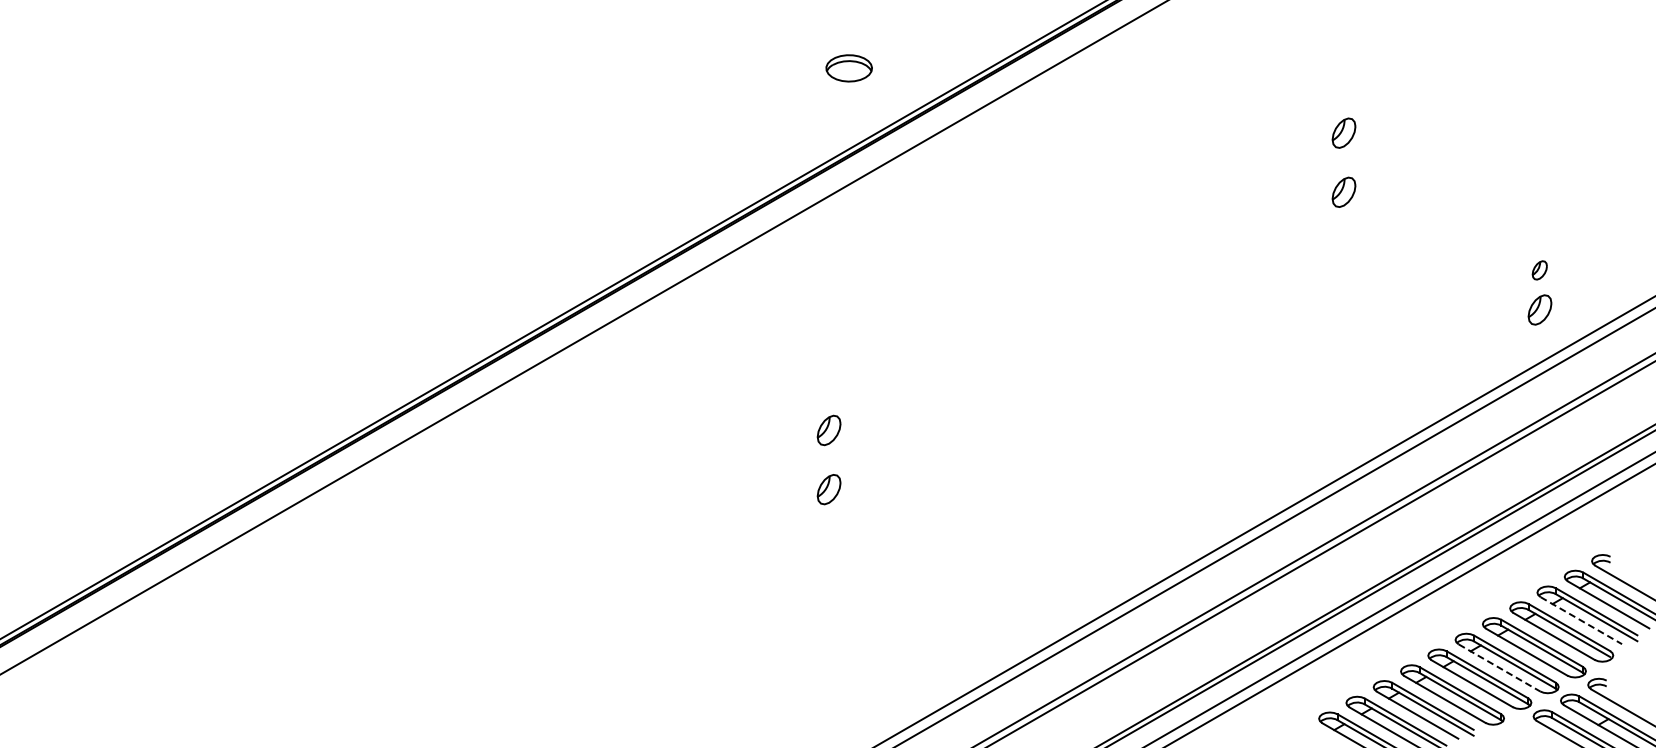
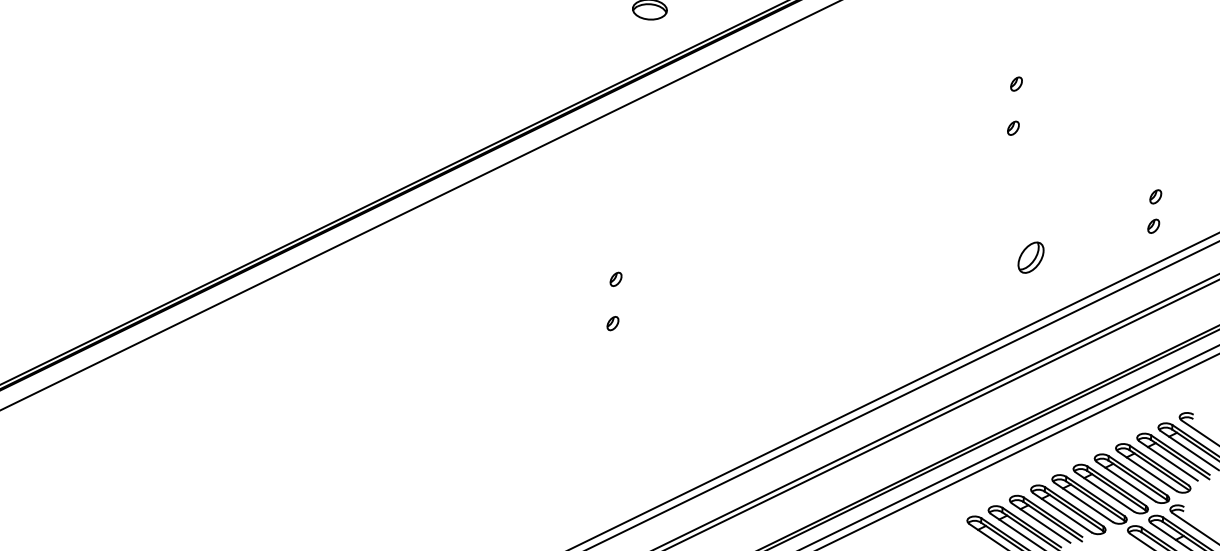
part: (1343, 133) -> (1016, 84), size x0.62
part: (1343, 192) -> (1013, 128), size x0.62
part: (1539, 309) -> (1153, 226), size x0.62
part: (1379, 362) -> (1031, 257), added
part: (829, 430) -> (616, 279), size x0.62
part: (829, 489) -> (613, 323), size x0.62
line: (1581, 620) -> (1168, 460), dashed -> solid
line: (1499, 668) -> (1104, 492), dashed -> solid

